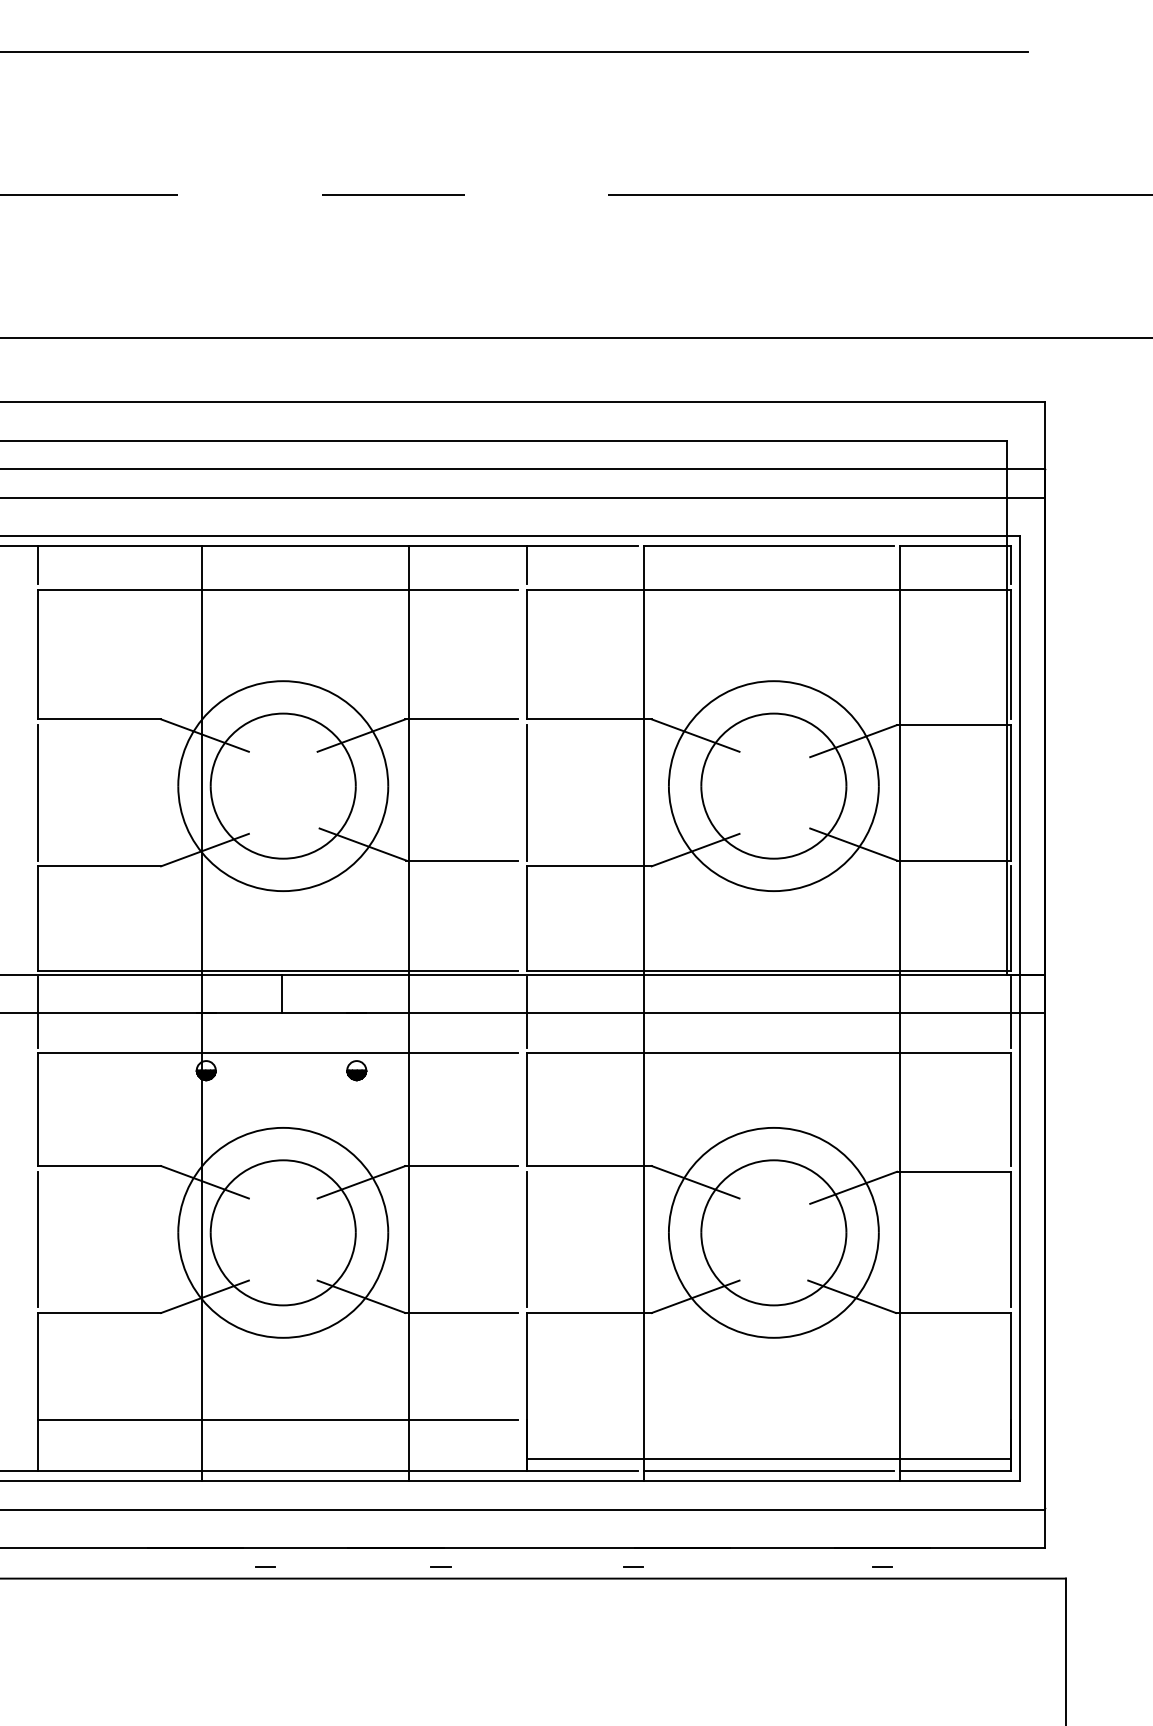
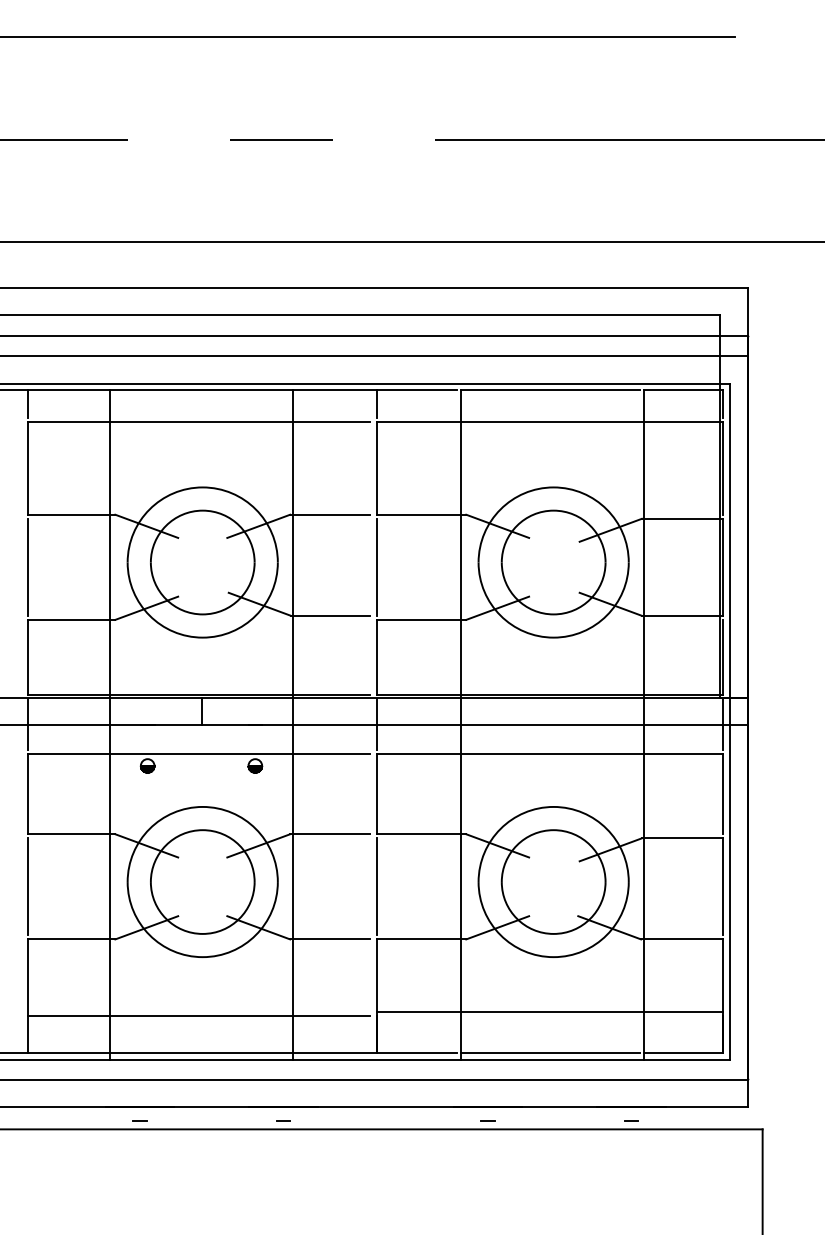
line: (202, 1013) -> (109, 725), moved
line: (768, 1459) -> (549, 1011), moved
line: (265, 1566) -> (139, 1120), moved
line: (440, 1566) -> (283, 1120), moved
line: (633, 1566) -> (488, 1120), moved

